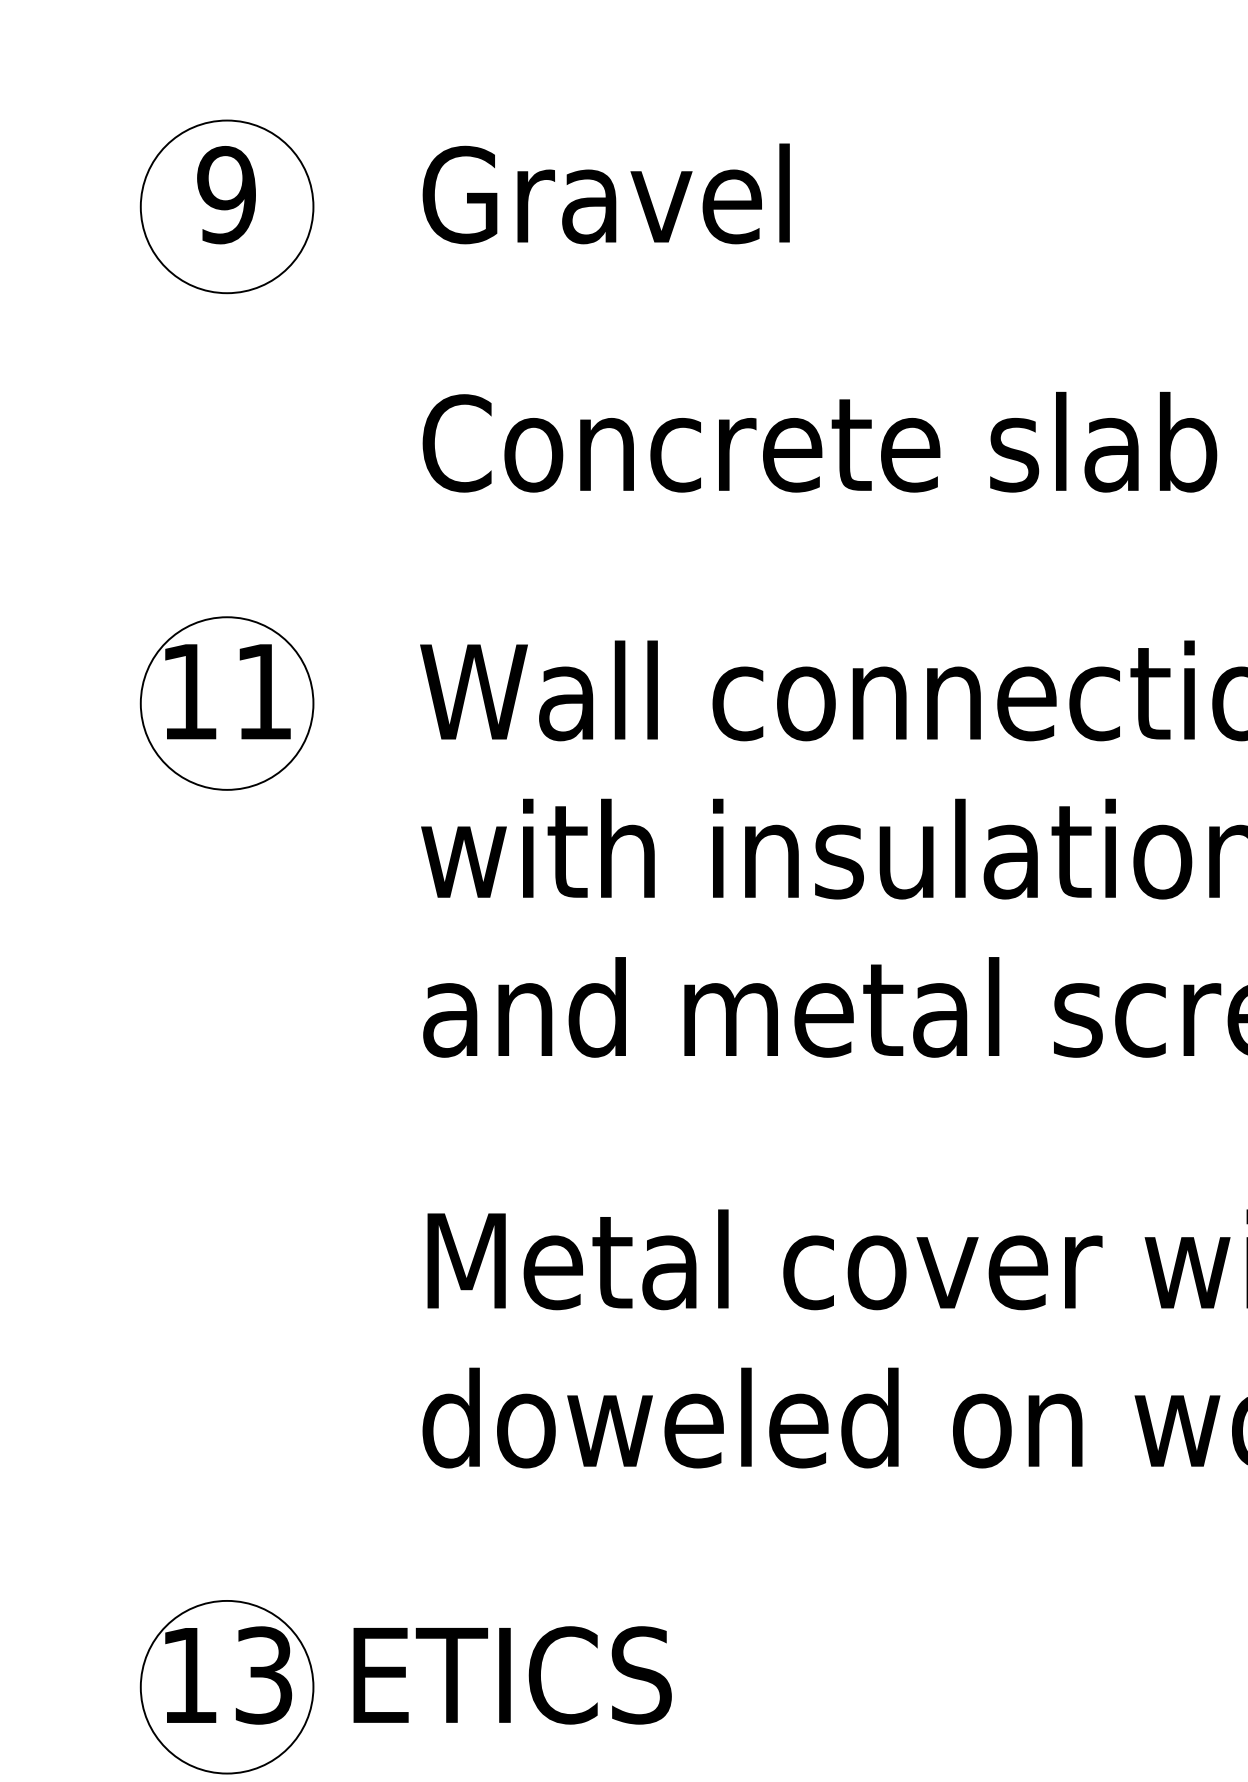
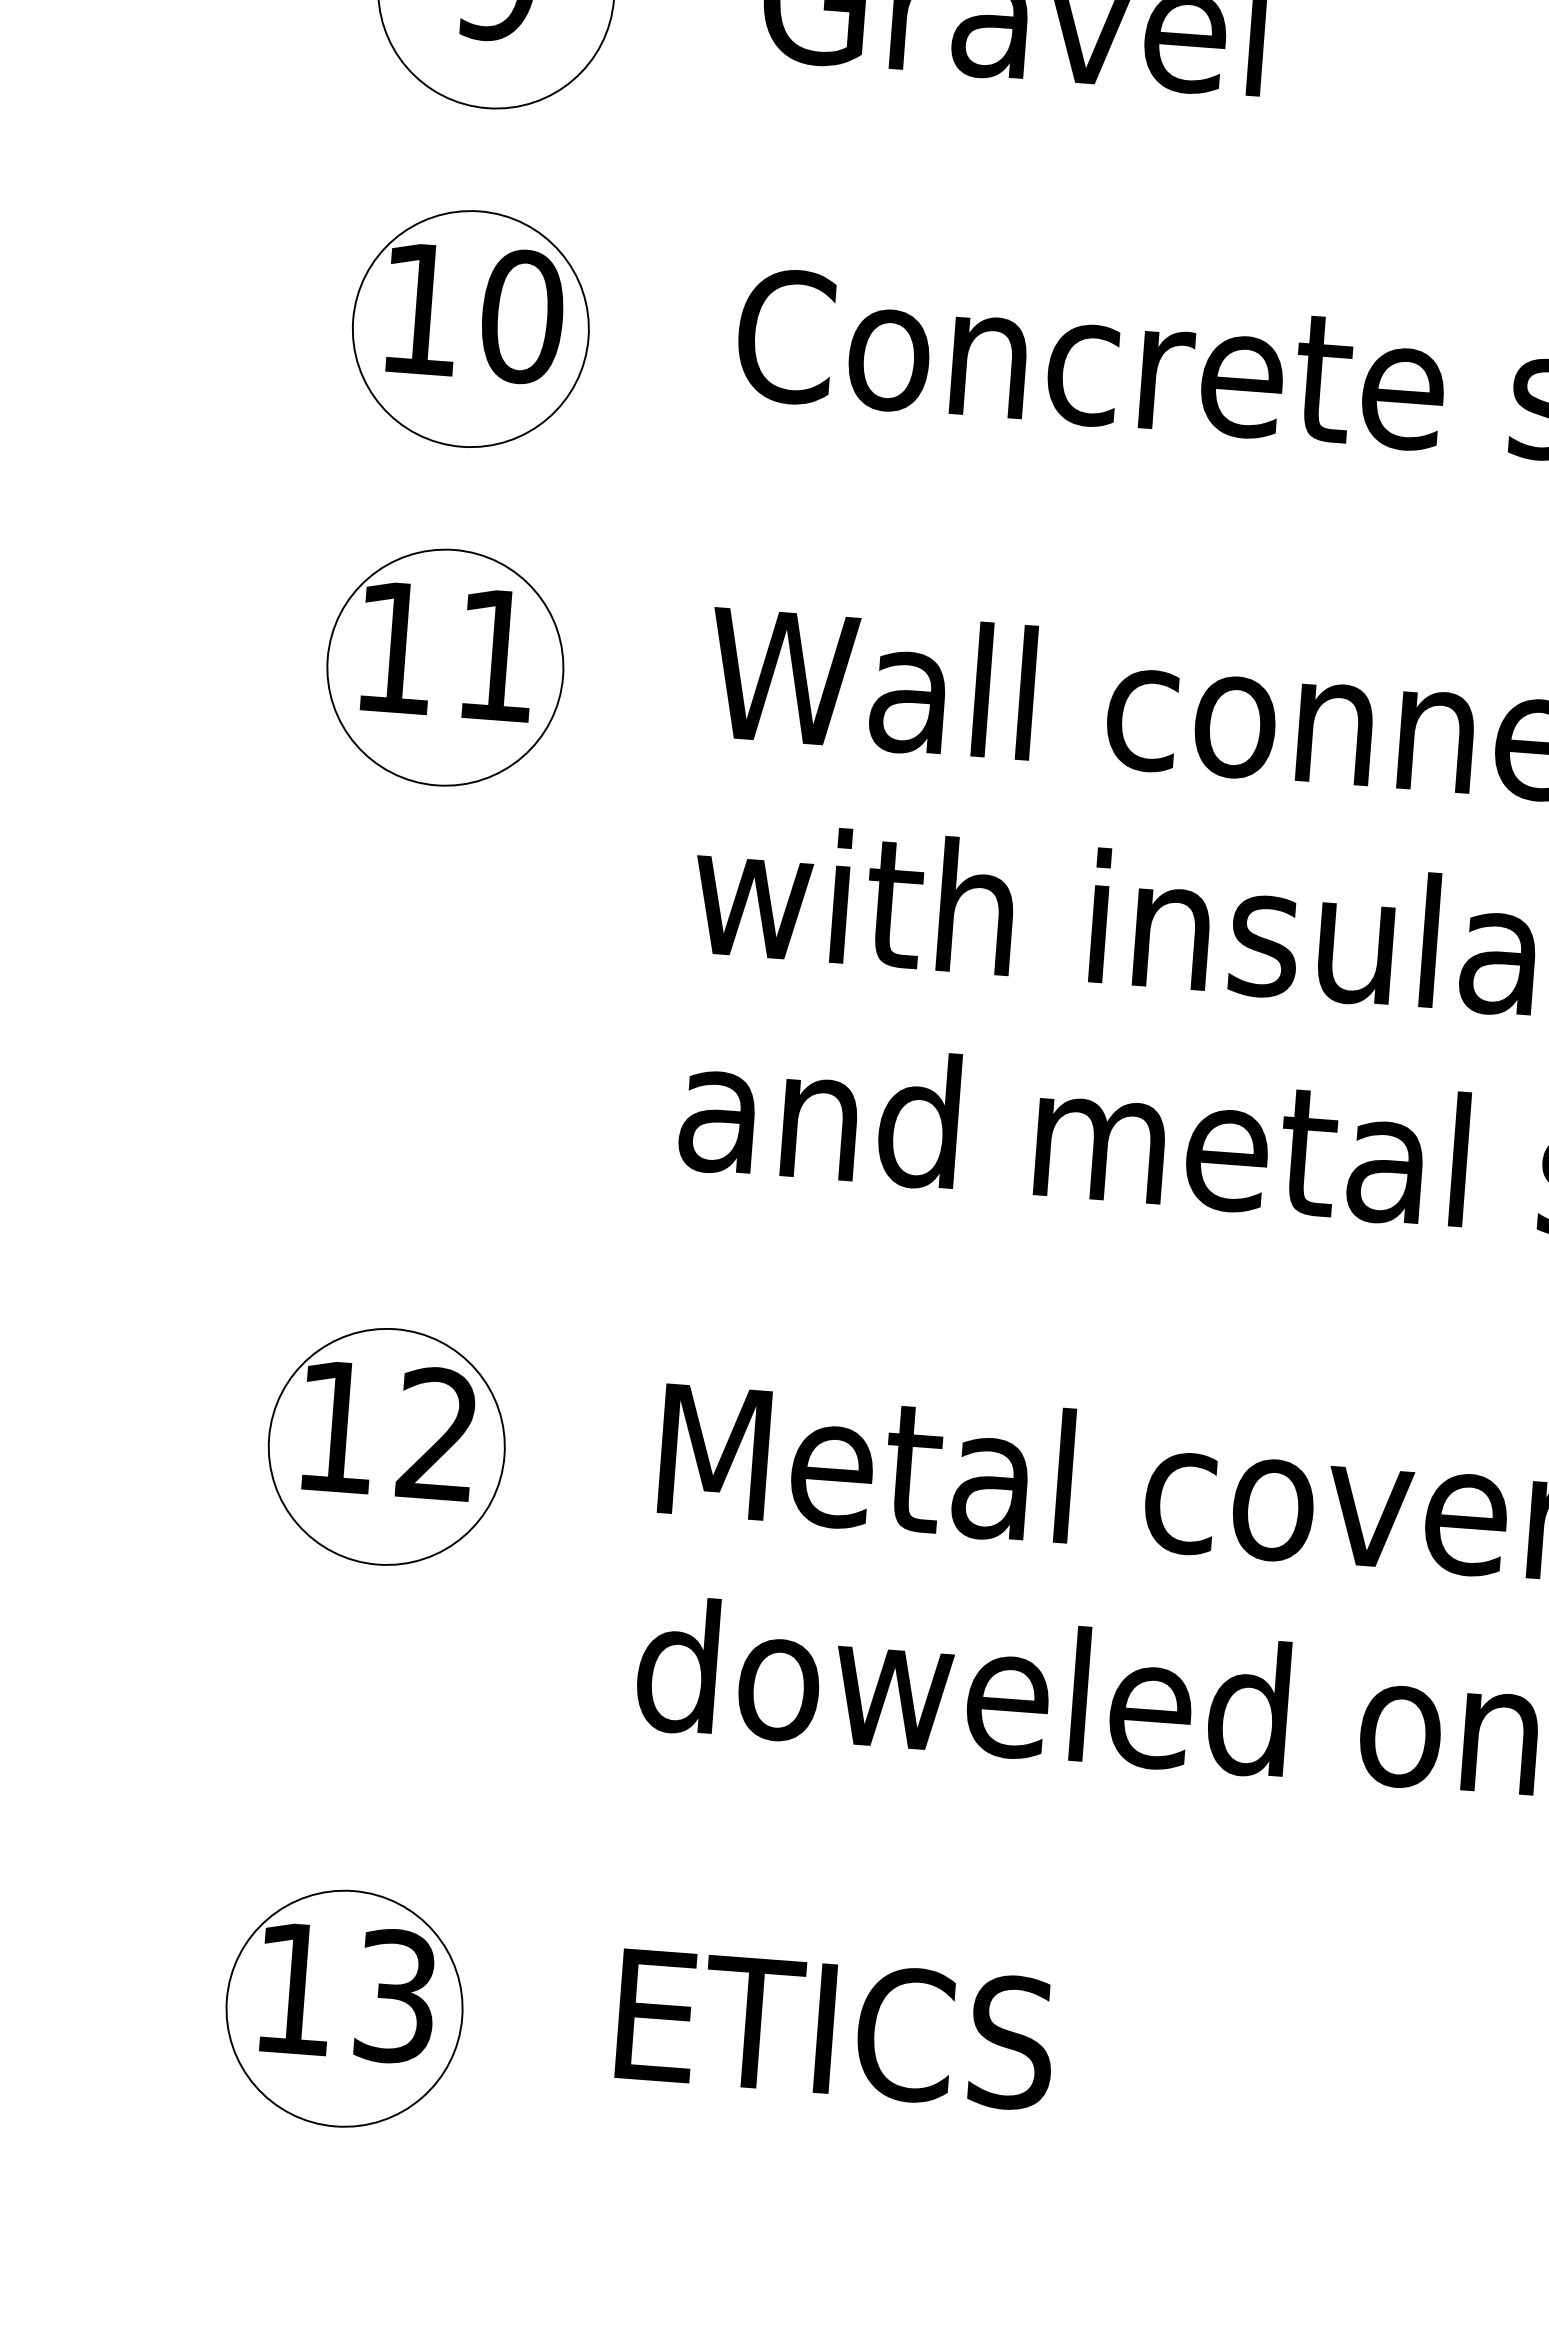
part: (226, 455) -> (469, 329), added
part: (226, 1274) -> (386, 1445), added
text: (512, 1675) -> (835, 2029), moved

